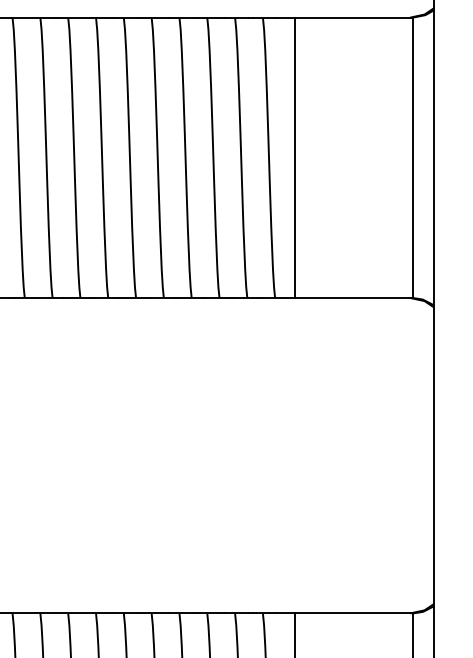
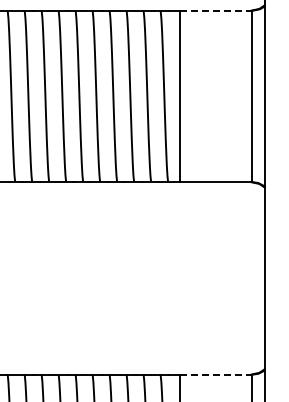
line: (354, 17) -> (216, 10), solid -> dashed
line: (354, 613) -> (216, 374), solid -> dashed

